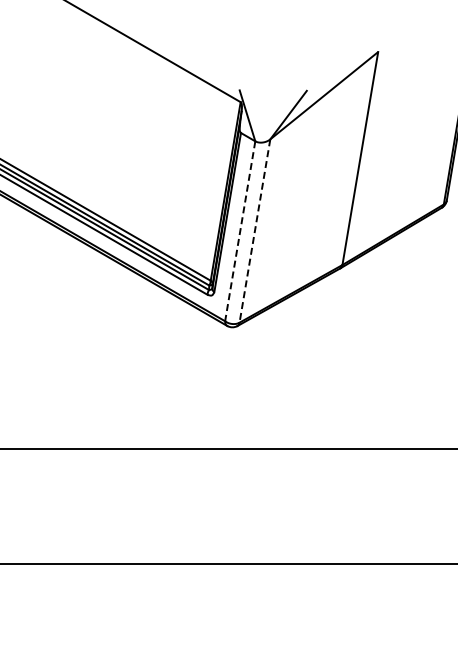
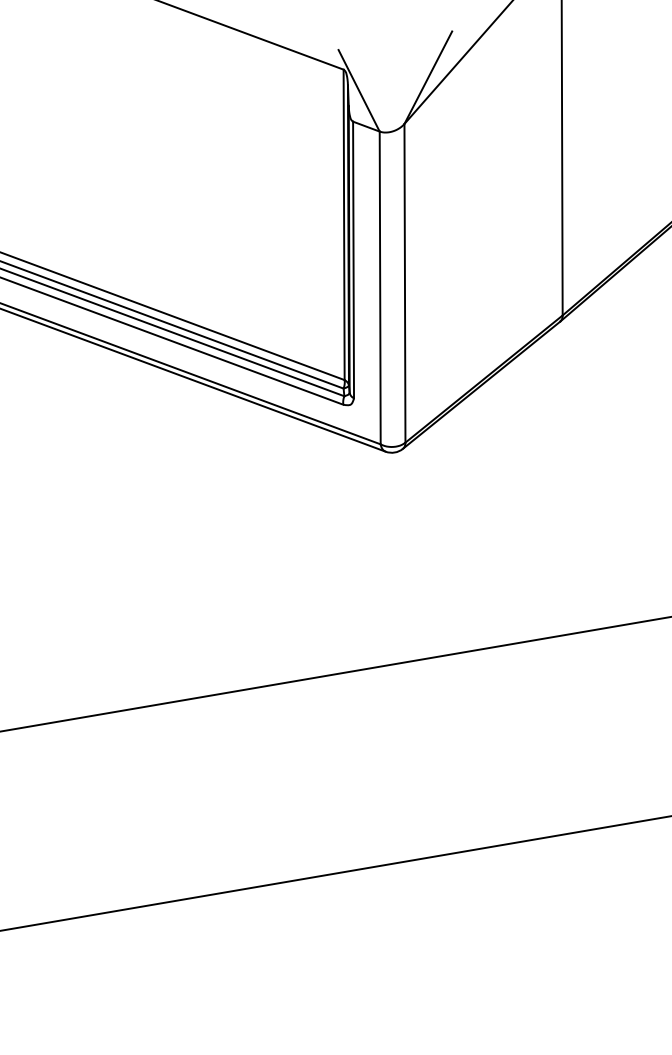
line: (240, 231) -> (380, 288), dashed -> solid
line: (254, 231) -> (404, 284), dashed -> solid

